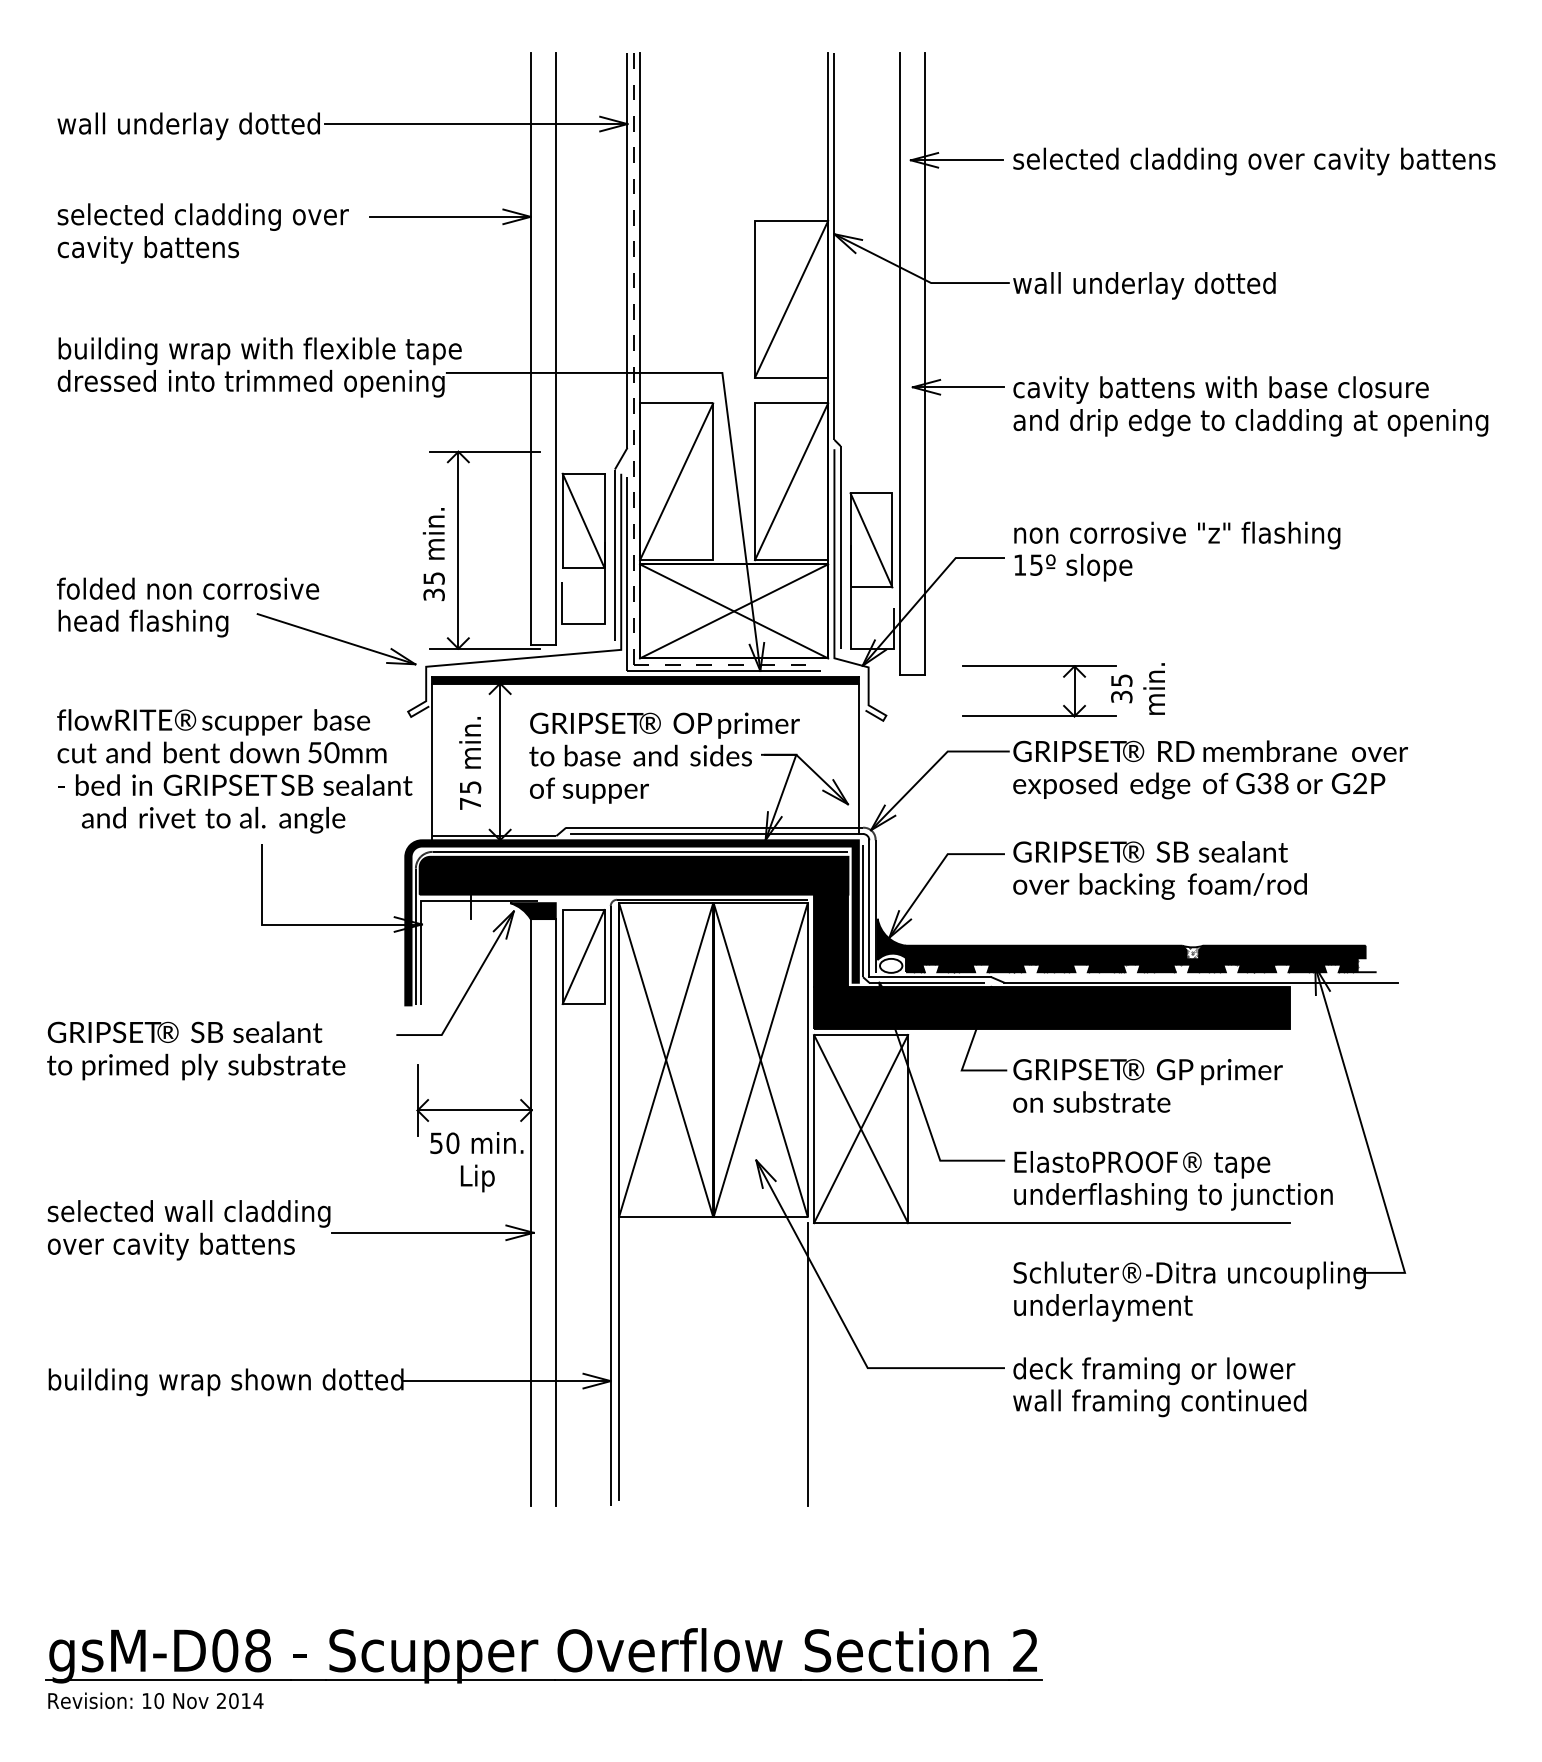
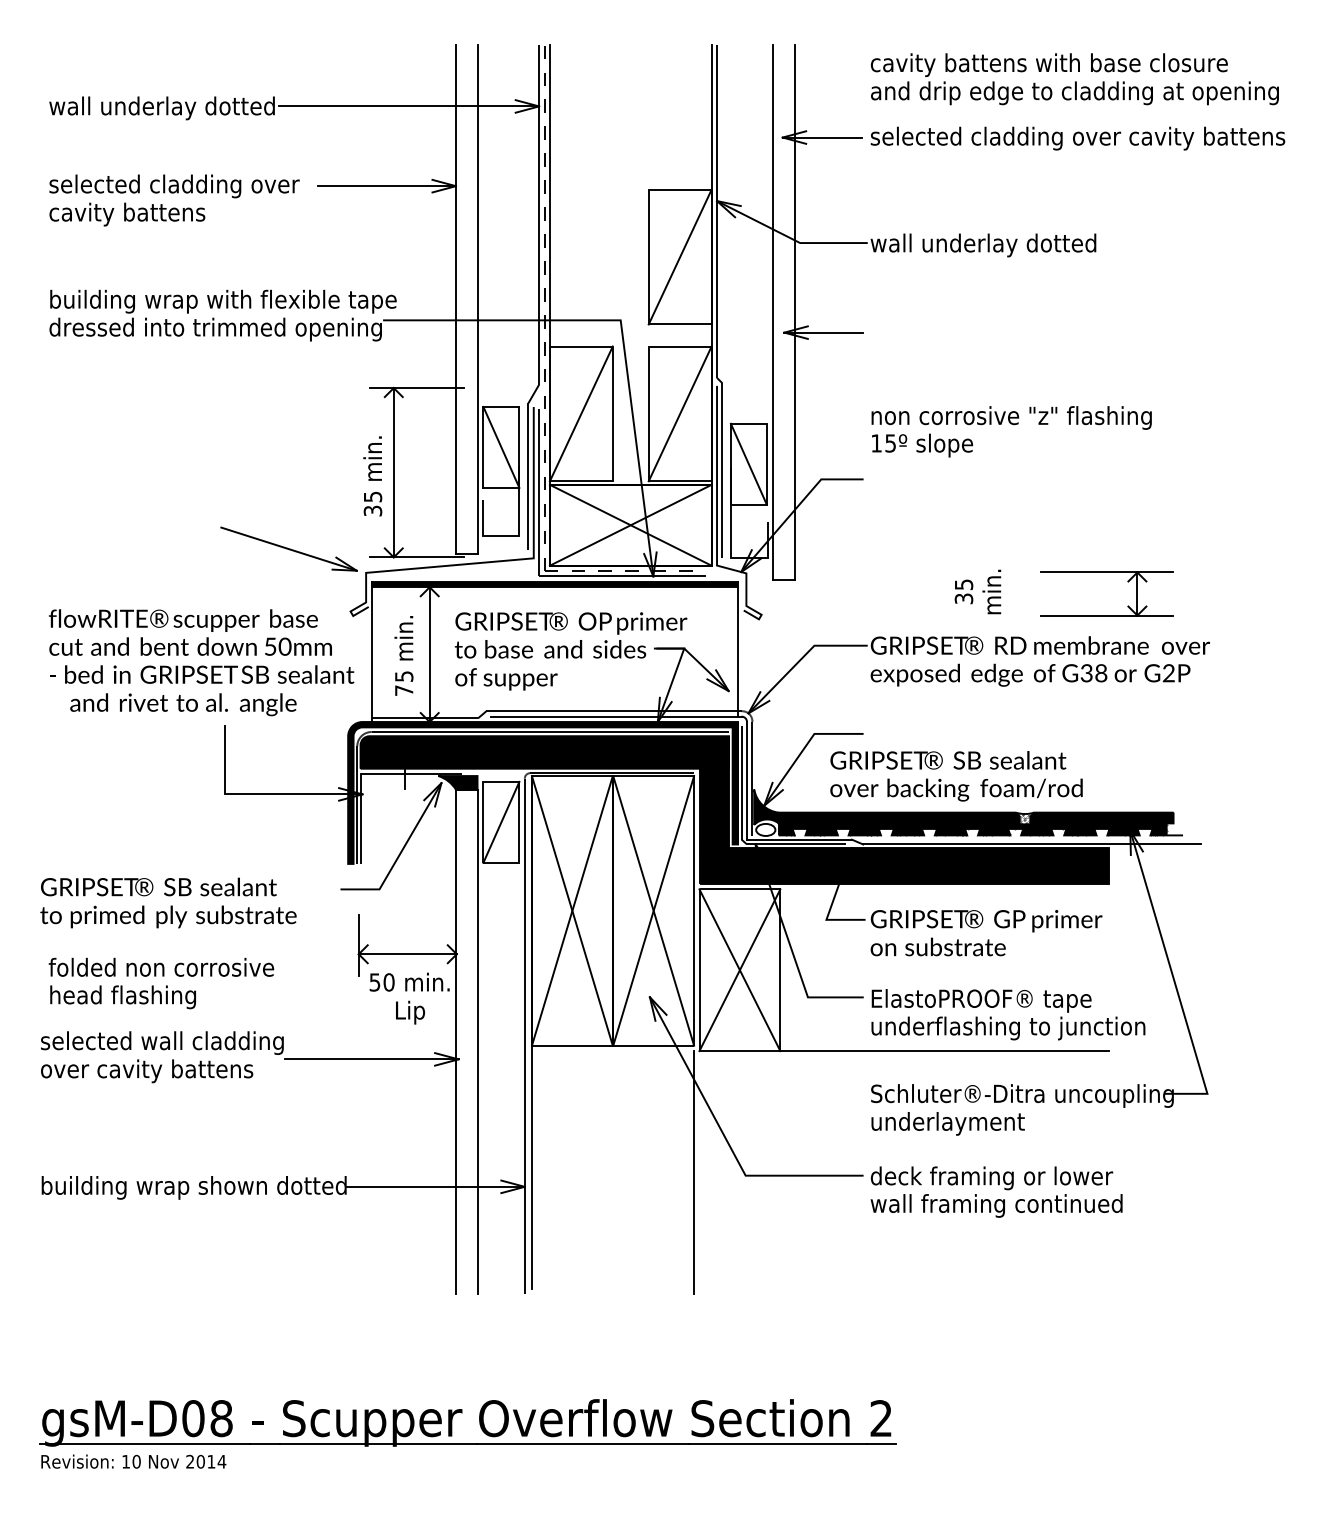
text: (1250, 406) -> (1074, 79), moved
text: (1177, 551) -> (1011, 431), moved
text: (188, 607) -> (161, 983), moved
part: (1039, 715) -> (1107, 614), moved
text: (1159, 870) -> (956, 776), moved

